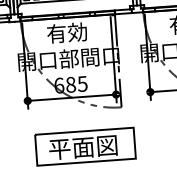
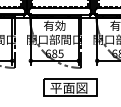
part: (86, 146) -> (70, 87), moved

